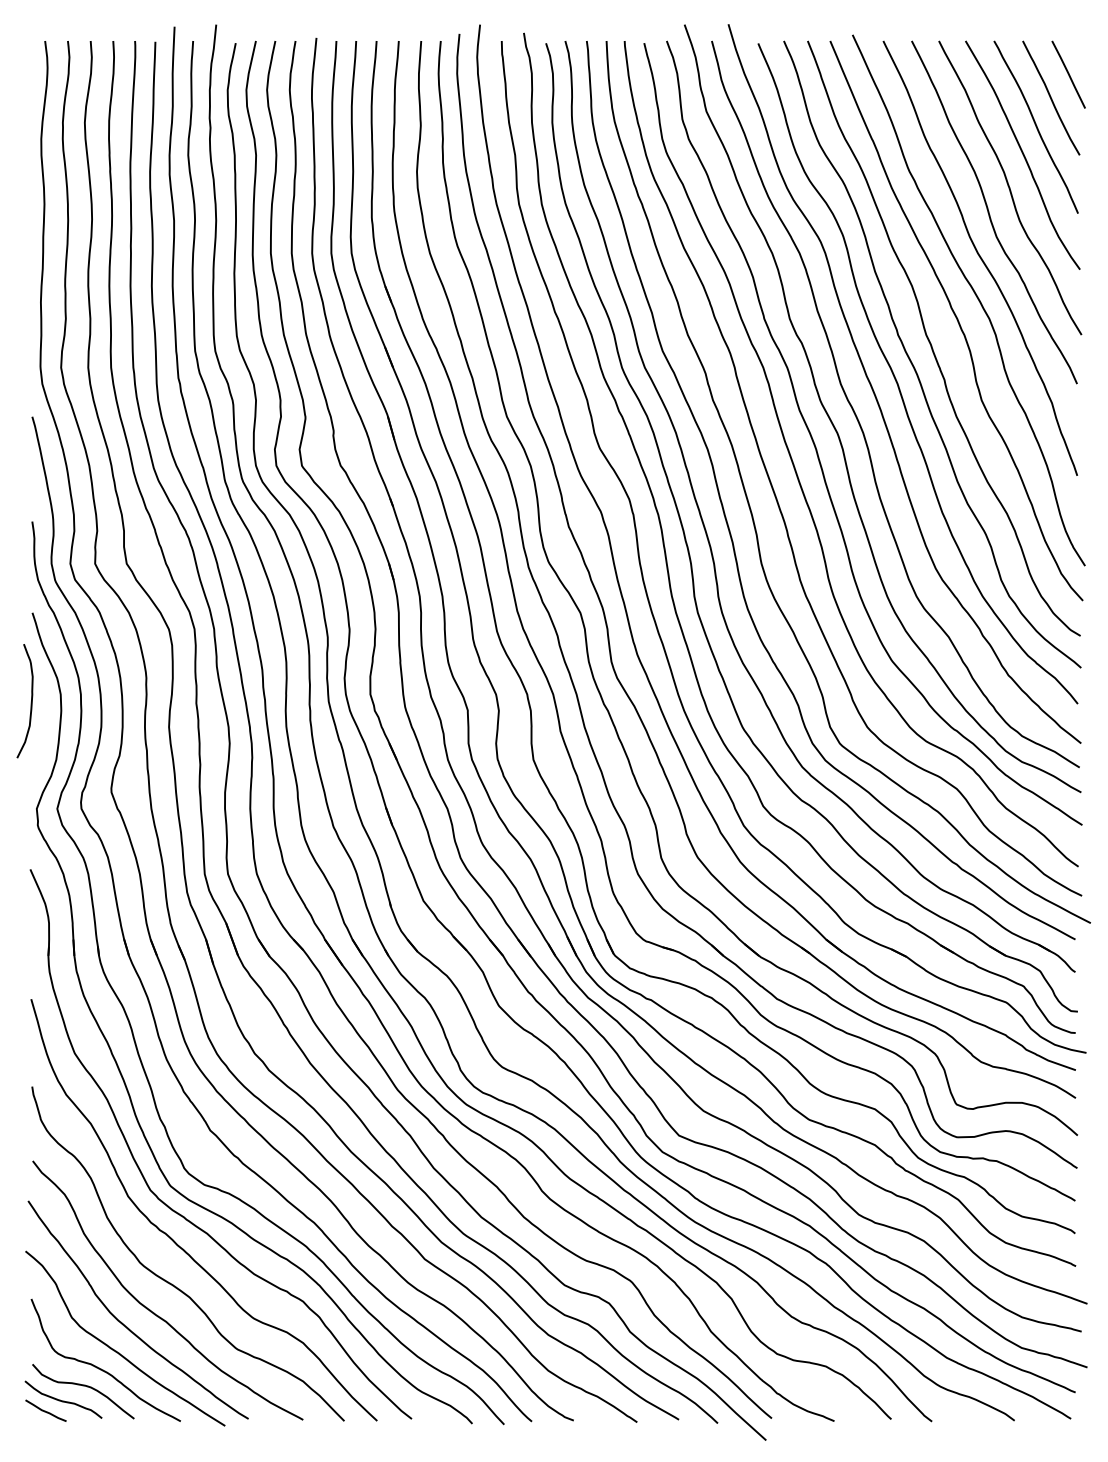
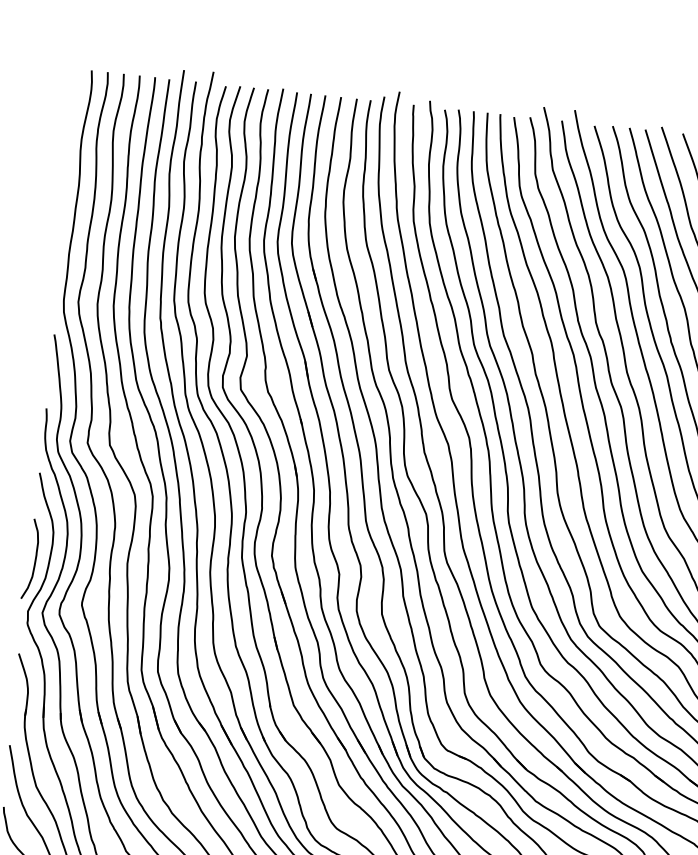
curve: (30, 702) -> (34, 560), moved

